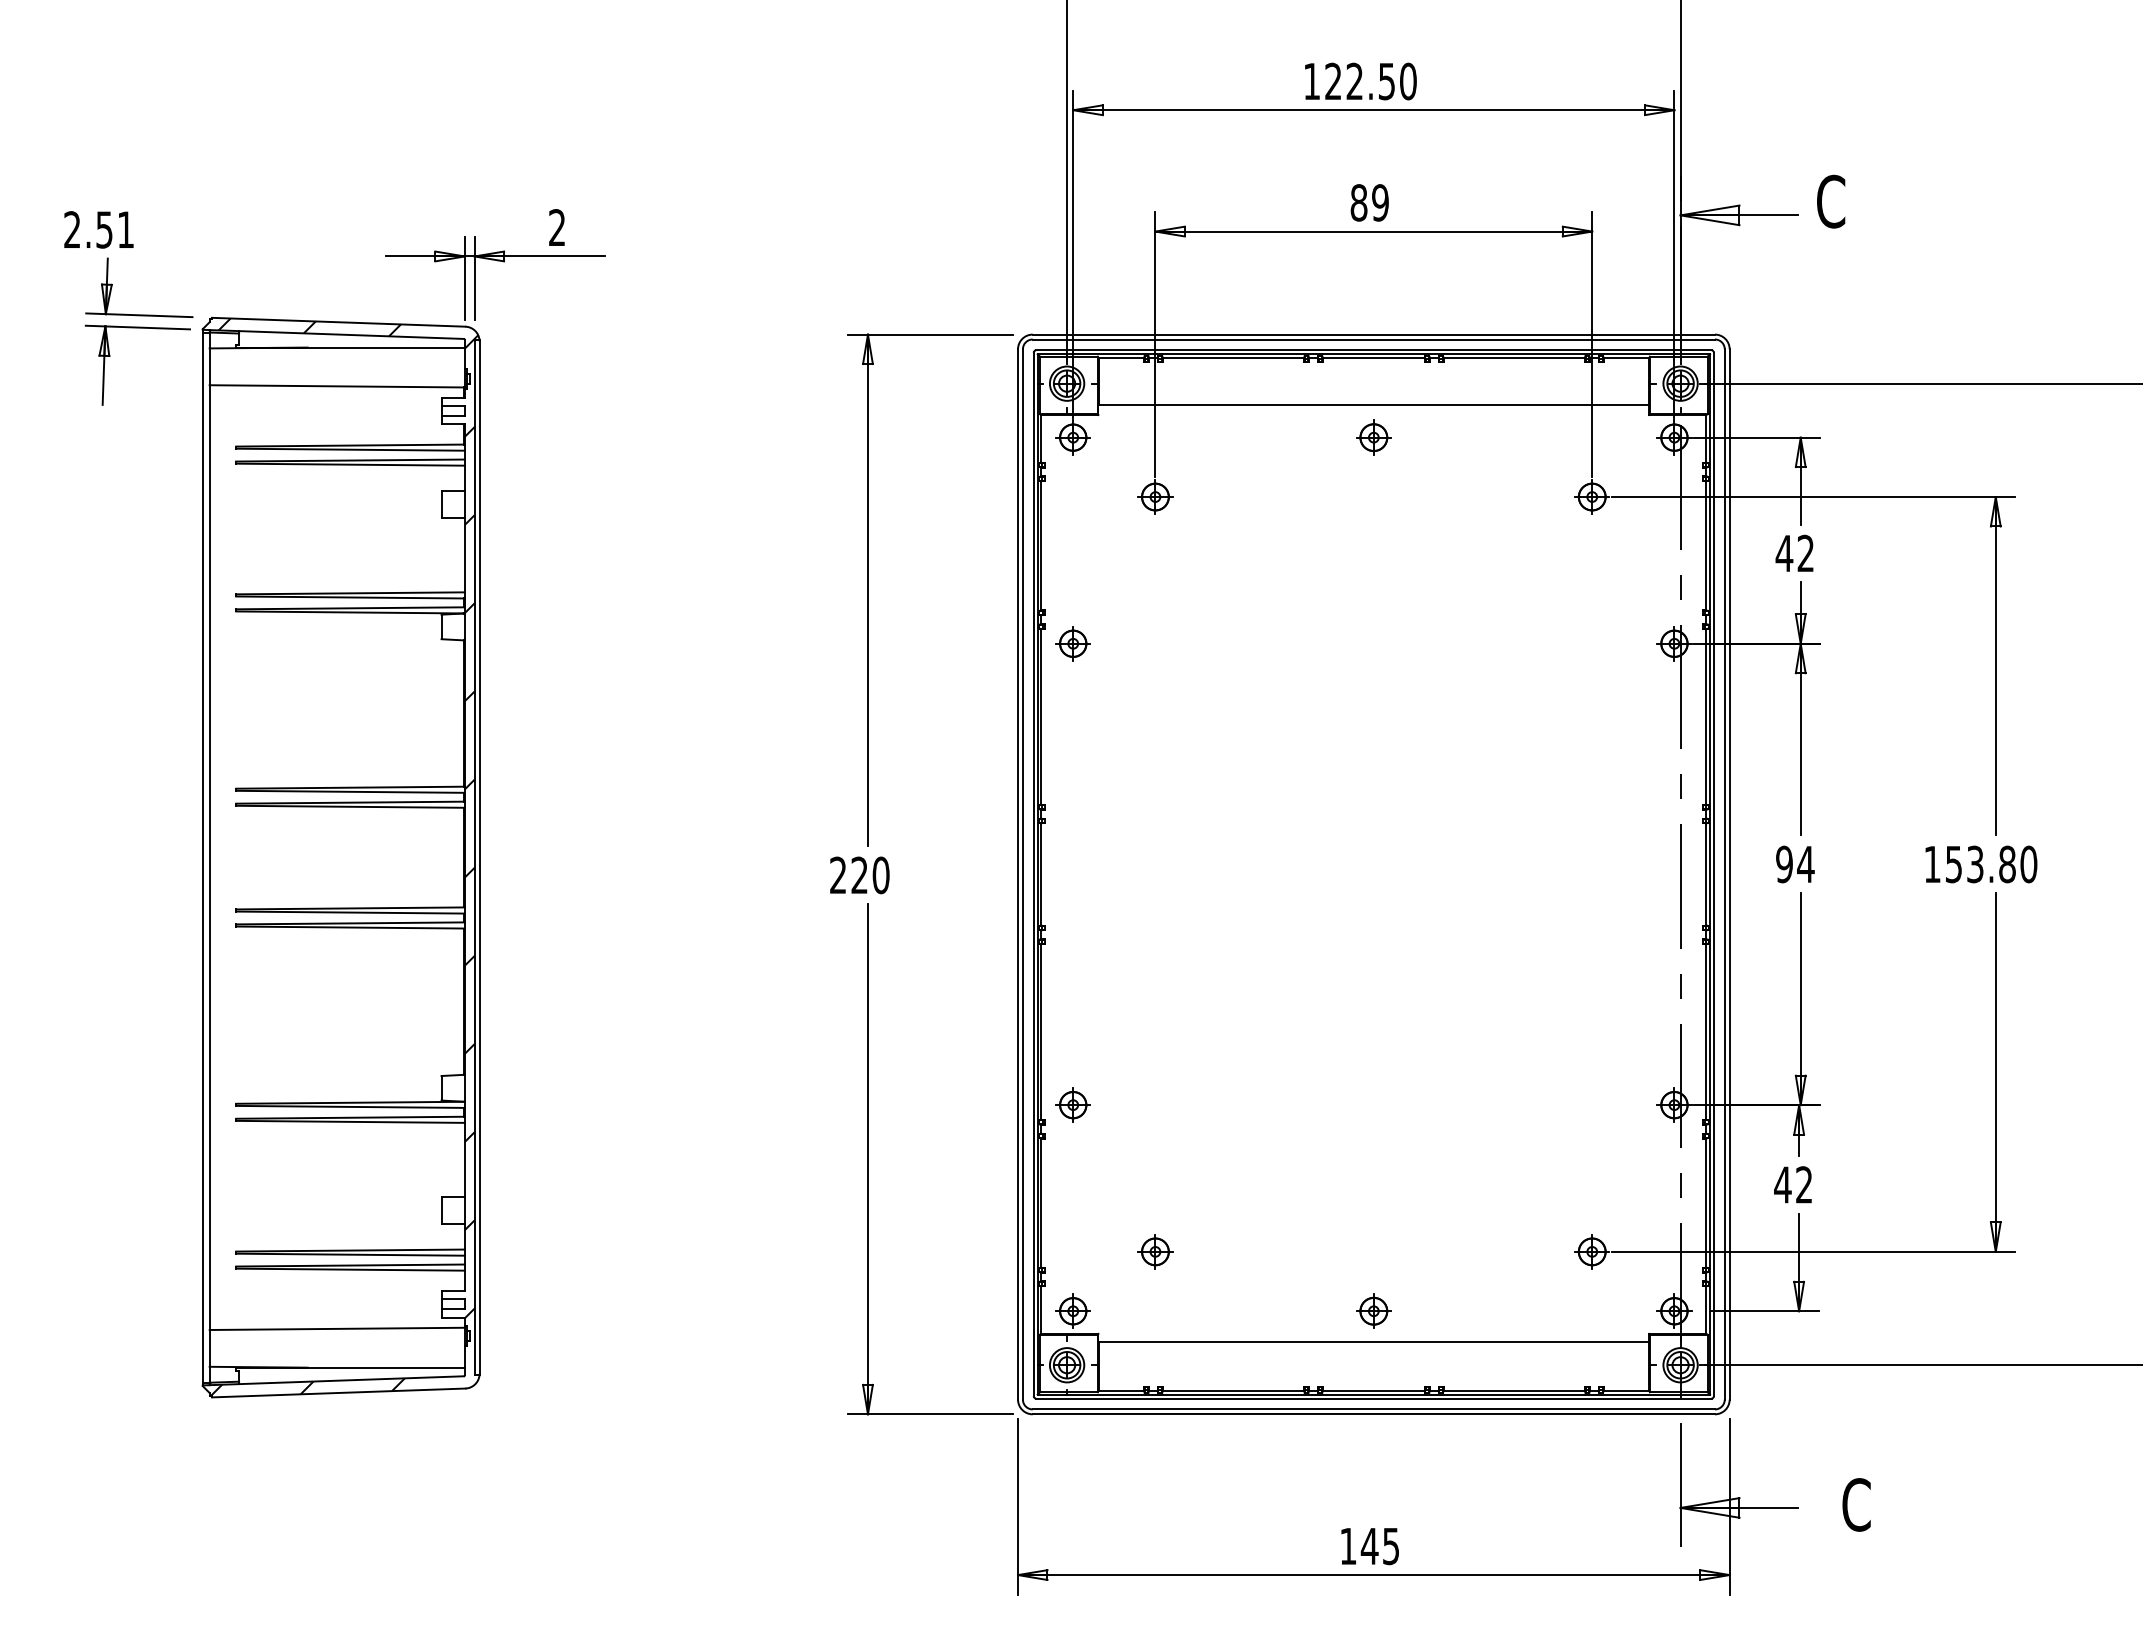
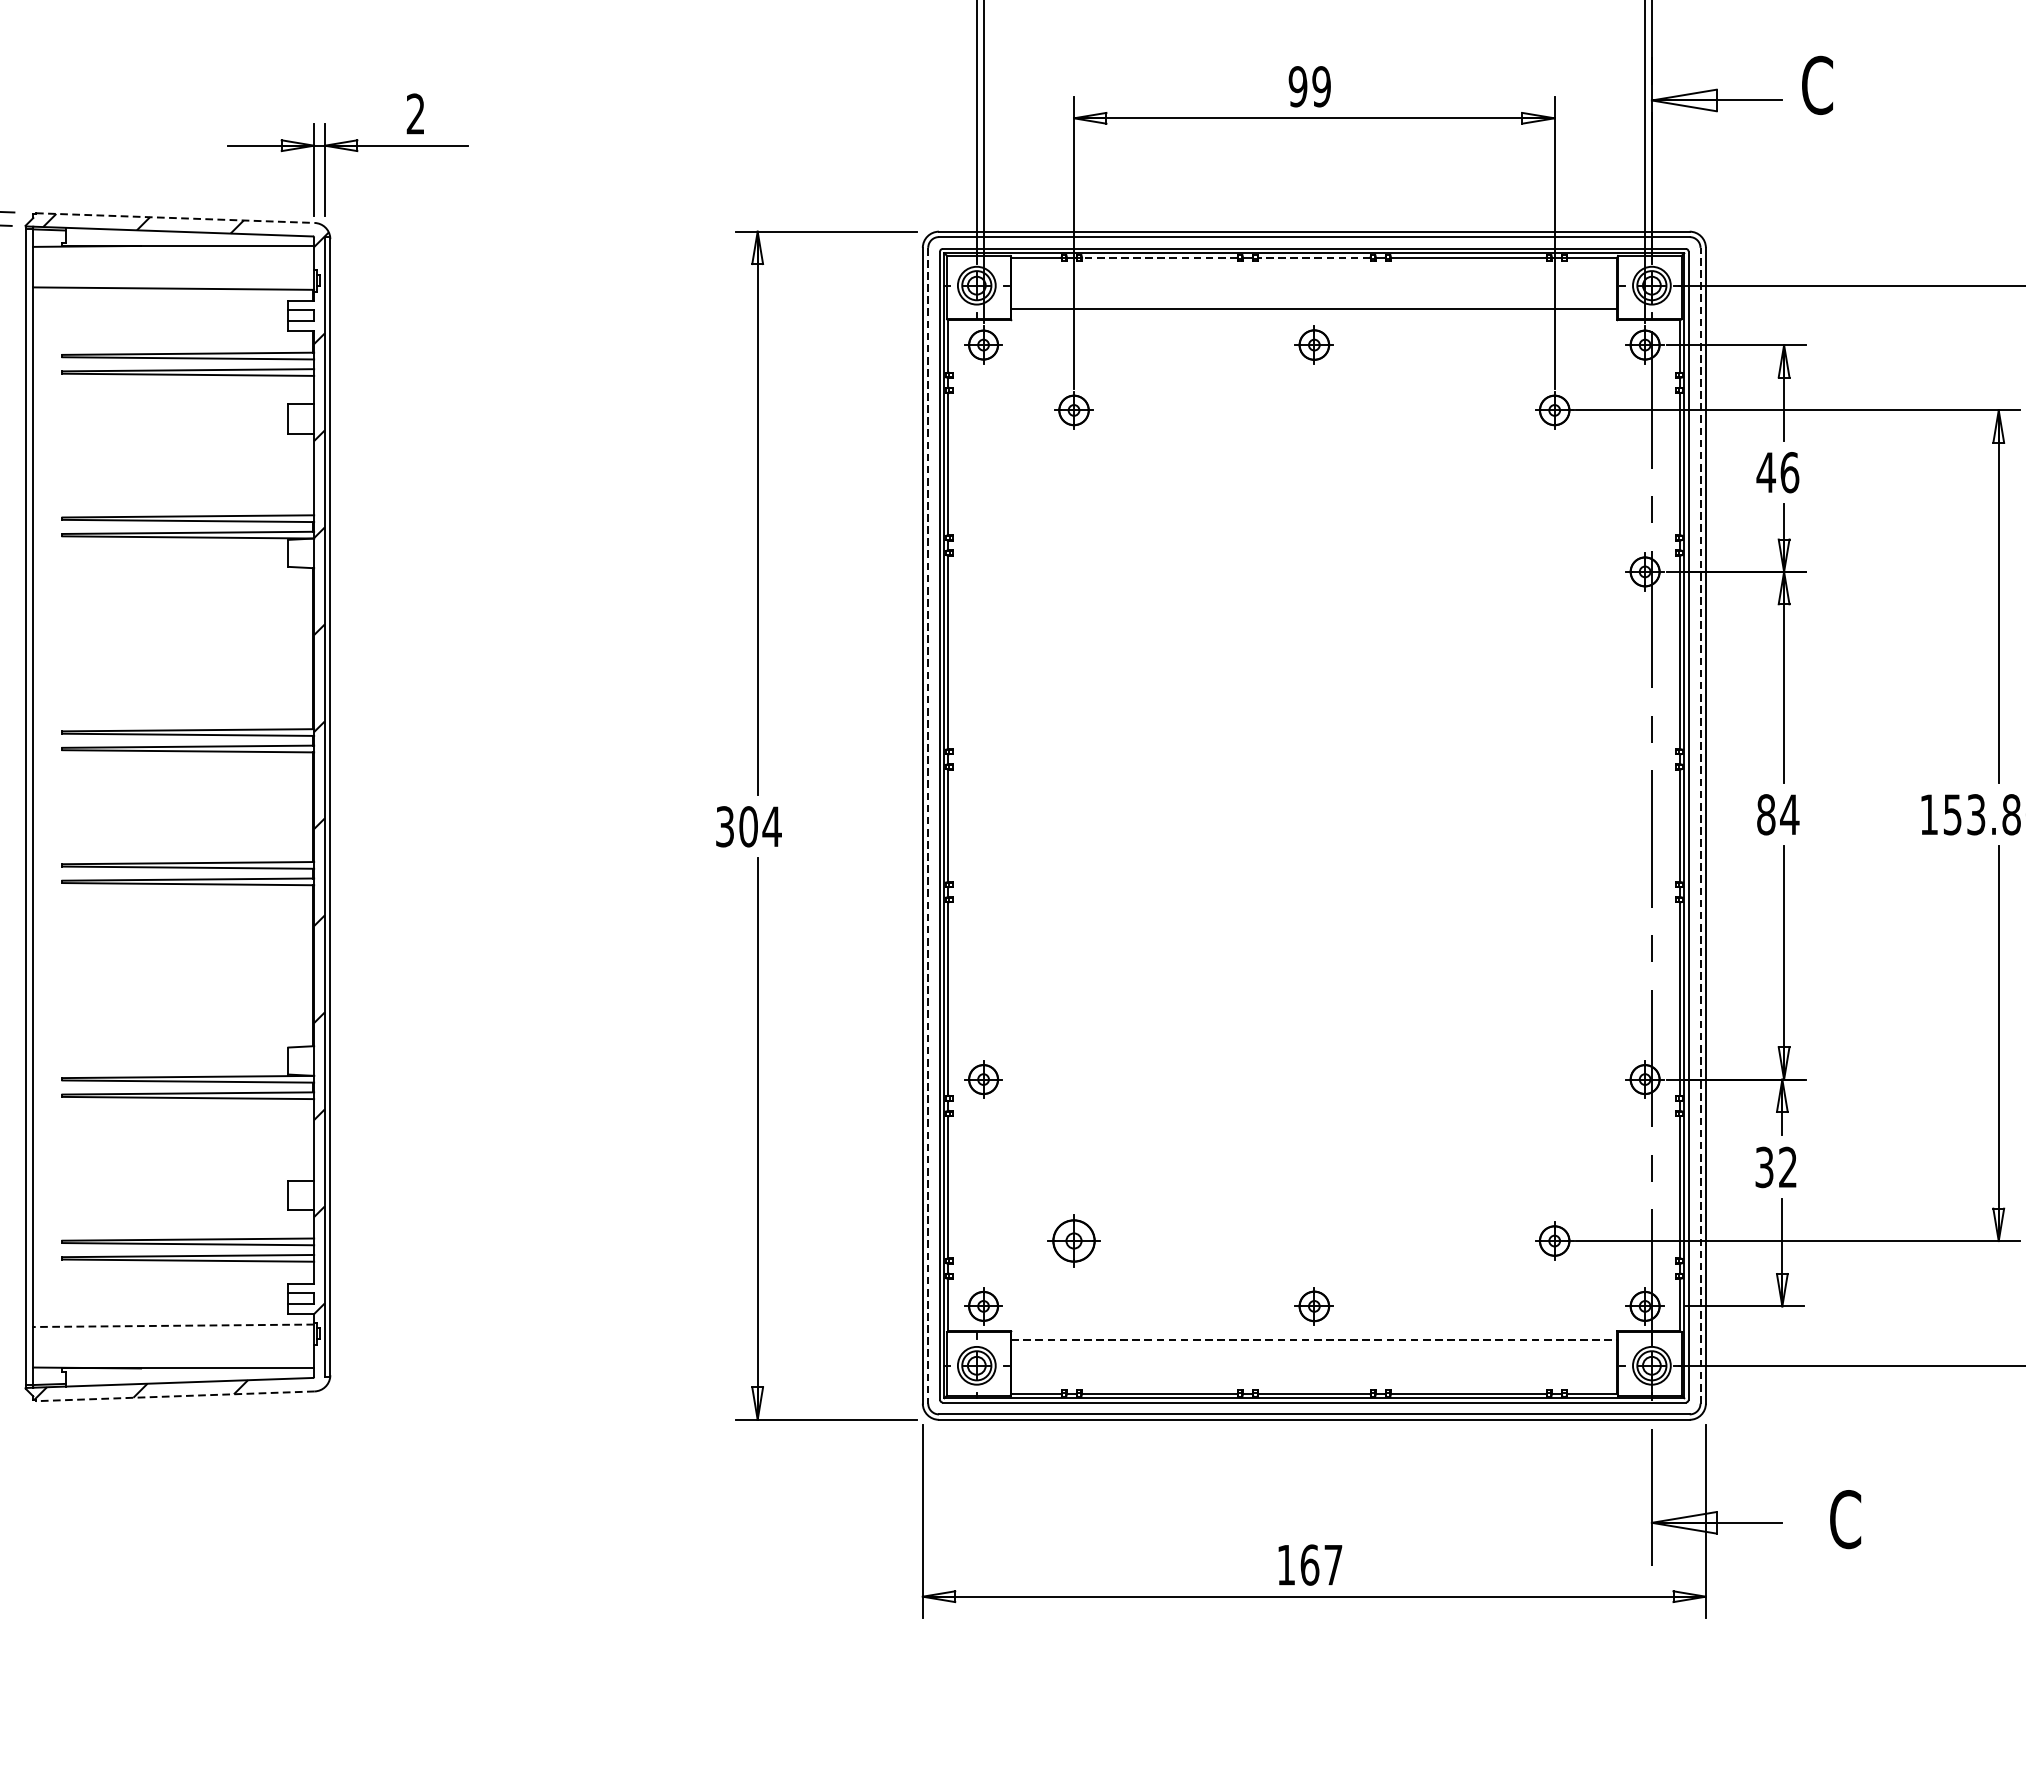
text: (1358, 202) -> (1297, 86), 89 -> 99
line: (338, 322) -> (175, 218), solid -> dashed
line: (1233, 358) -> (1159, 257), solid -> dashed
line: (1373, 358) -> (1313, 257), solid -> dashed
text: (1805, 553) -> (1789, 472), 42 -> 46
part: (1072, 643) -> (982, 571), removed
text: (1784, 864) -> (1766, 814), 94 -> 84
line: (1724, 873) -> (1700, 824), solid -> dashed
line: (1022, 874) -> (927, 825), solid -> dashed
text: (859, 875) -> (748, 826), 220 -> 304
text: (1782, 1184) -> (1764, 1166), 42 -> 32
part: (1155, 1251) -> (1074, 1240), size x1.4
line: (337, 1328) -> (173, 1325), solid -> dashed
line: (1374, 1341) -> (1315, 1339), solid -> dashed
line: (338, 1392) -> (175, 1395), solid -> dashed
text: (1379, 1546) -> (1320, 1565), 145 -> 167

